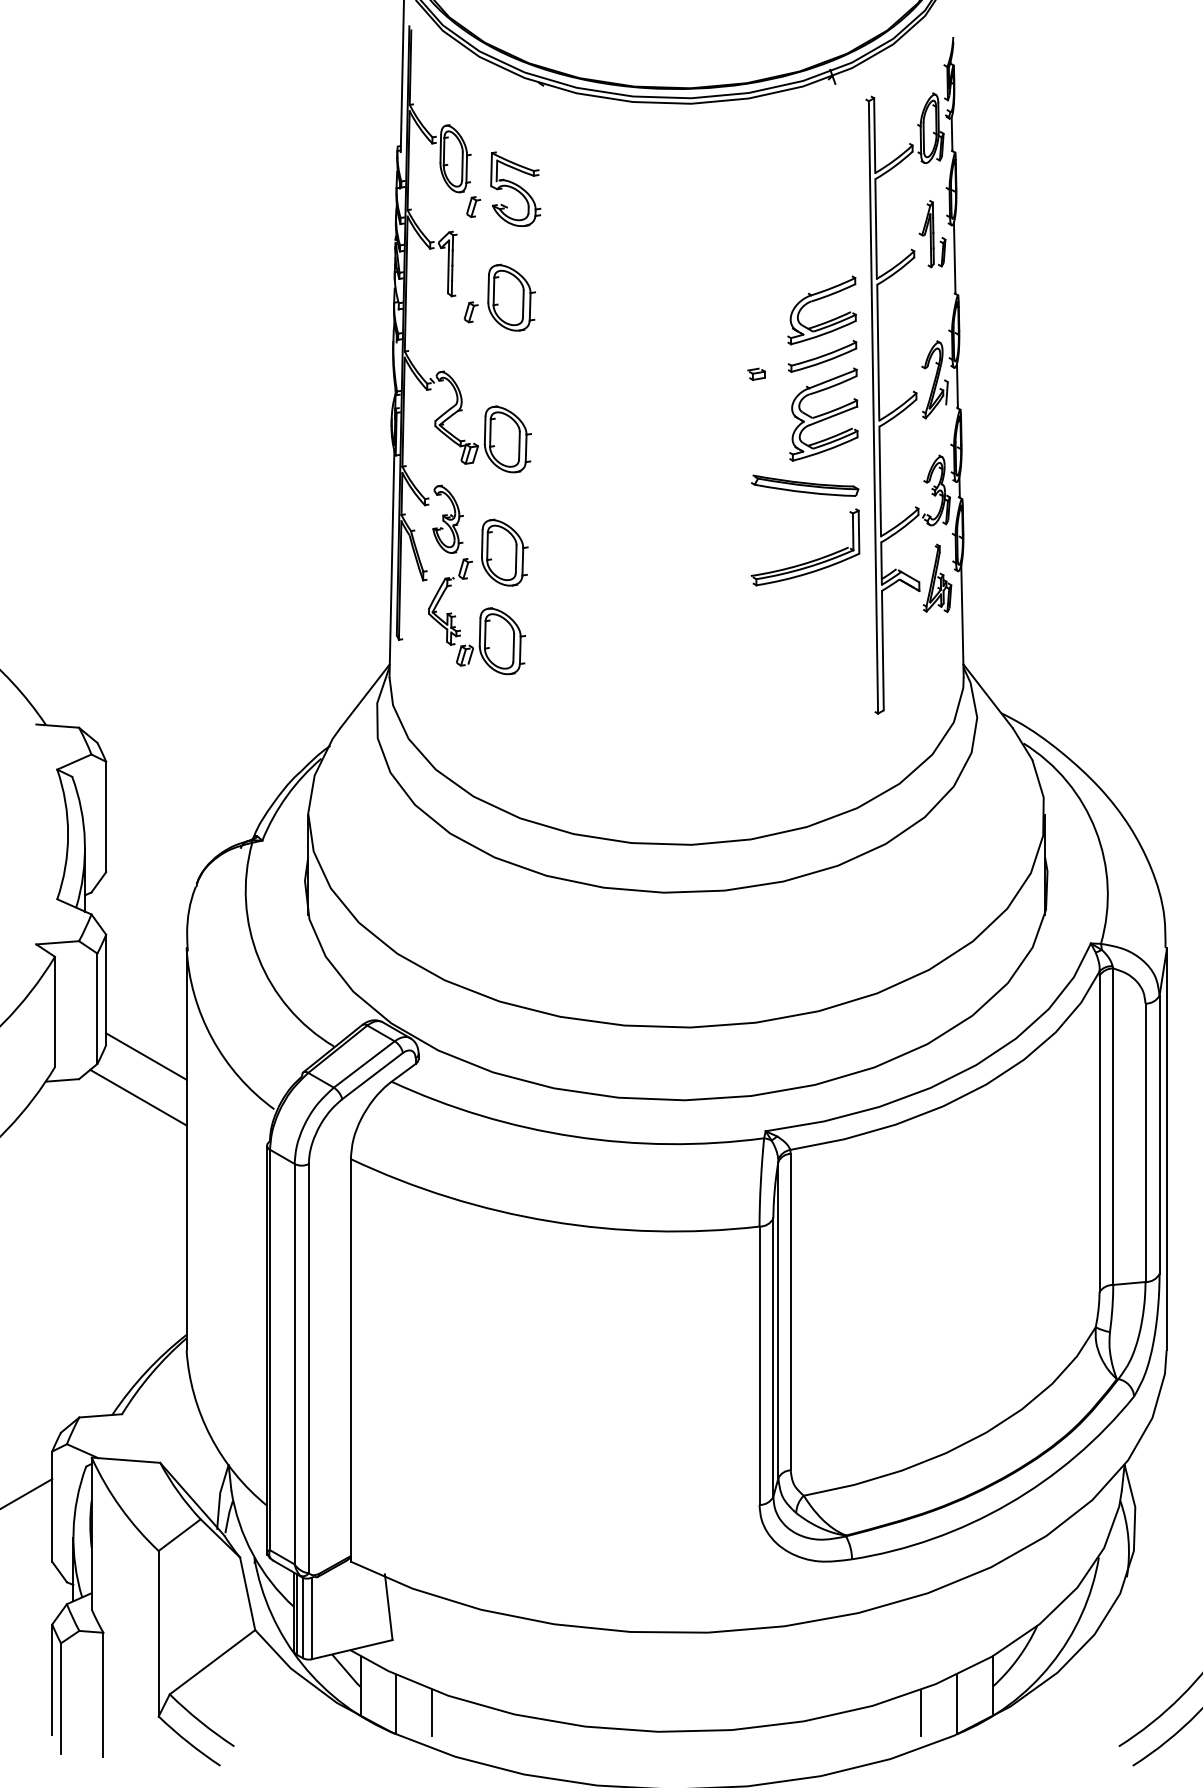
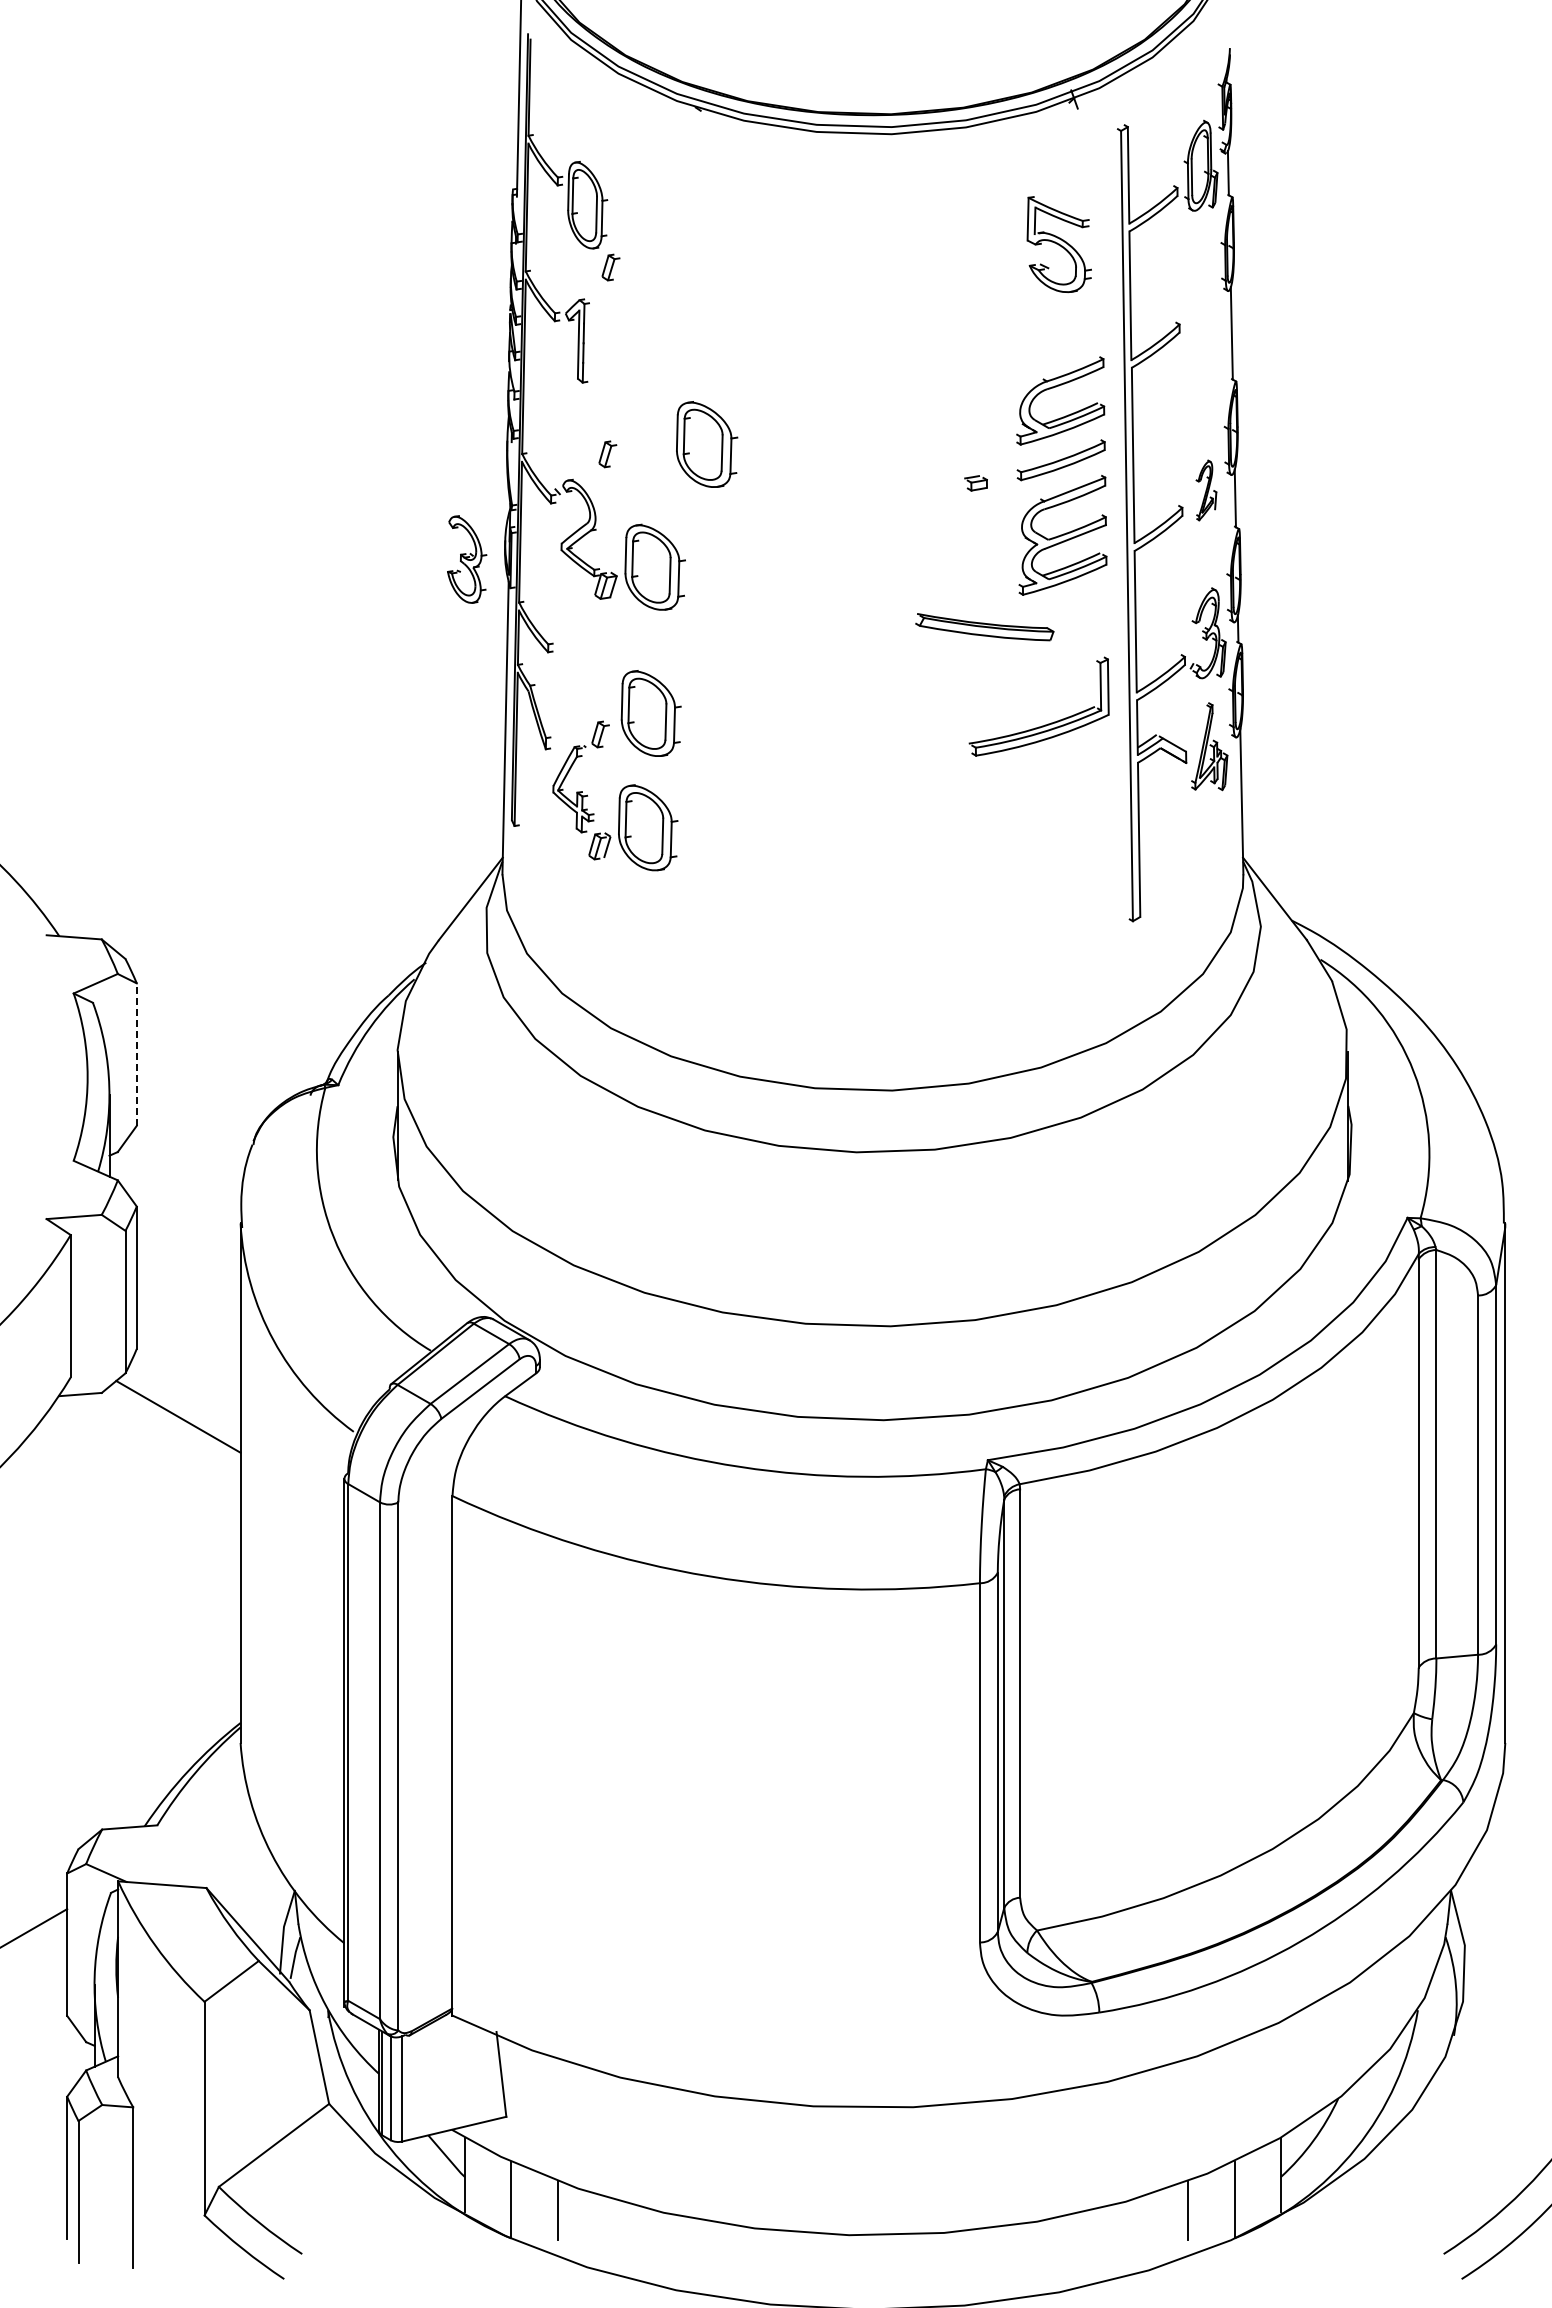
part: (515, 189) -> (1058, 244), moved
part: (931, 234) -> (1202, 302), removed
part: (511, 297) -> (707, 444), moved
part: (470, 312) -> (607, 454), moved
part: (935, 379) -> (1206, 490), size x0.6
part: (804, 486) -> (984, 627), moved
part: (448, 519) -> (467, 559), moved
line: (105, 816) -> (136, 1054), solid -> dashed
line: (146, 1056) -> (188, 1363), removed

